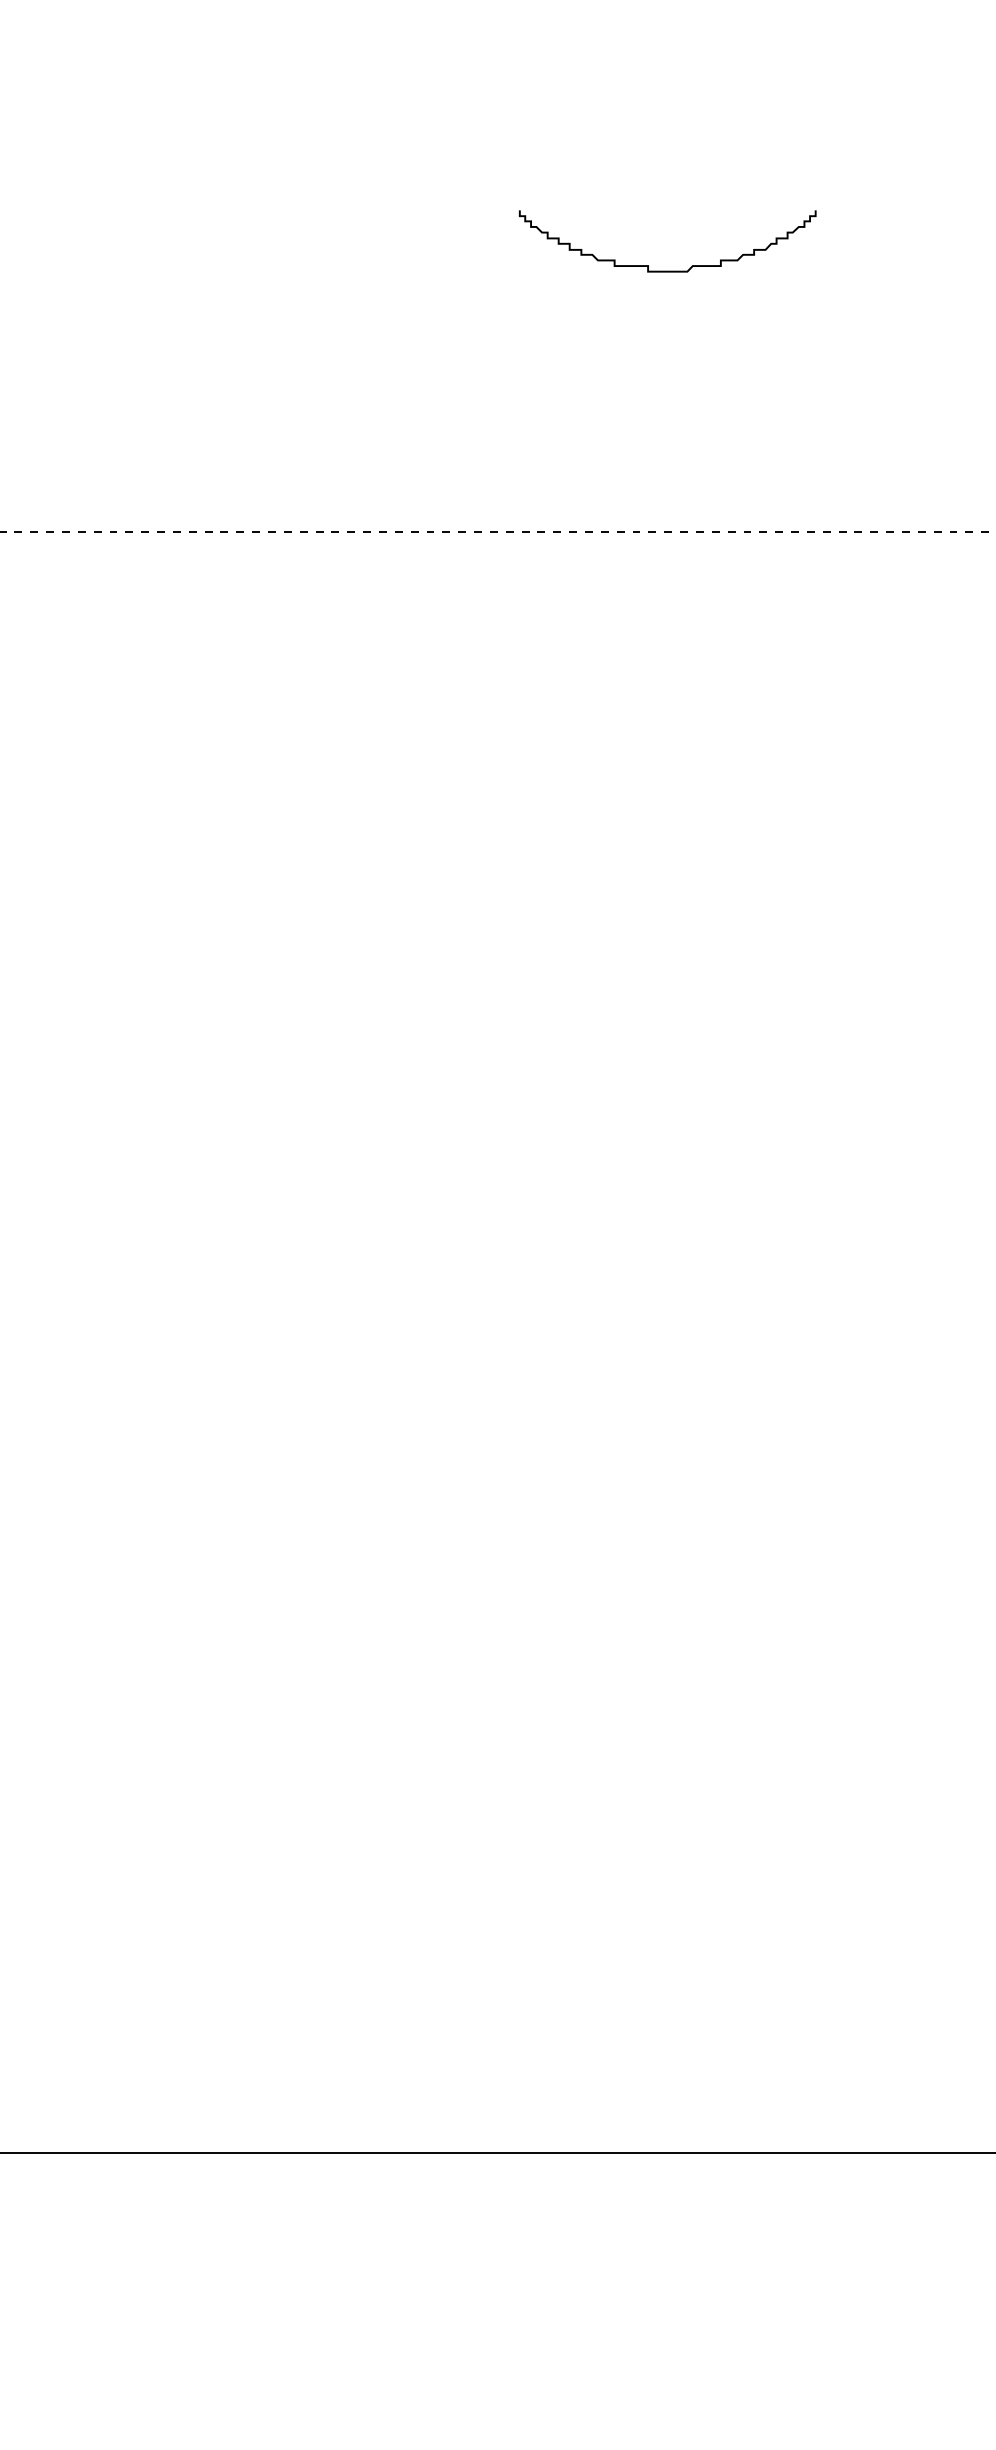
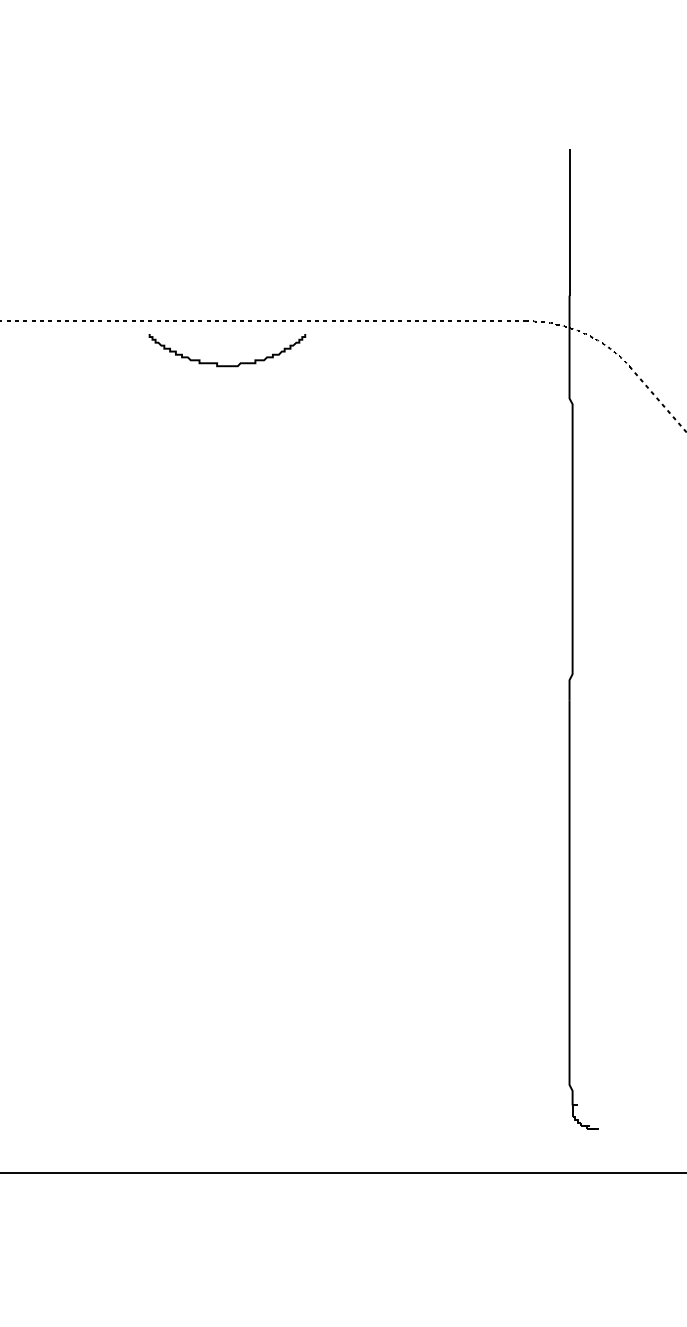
curve: (667, 270) -> (227, 365), moved

